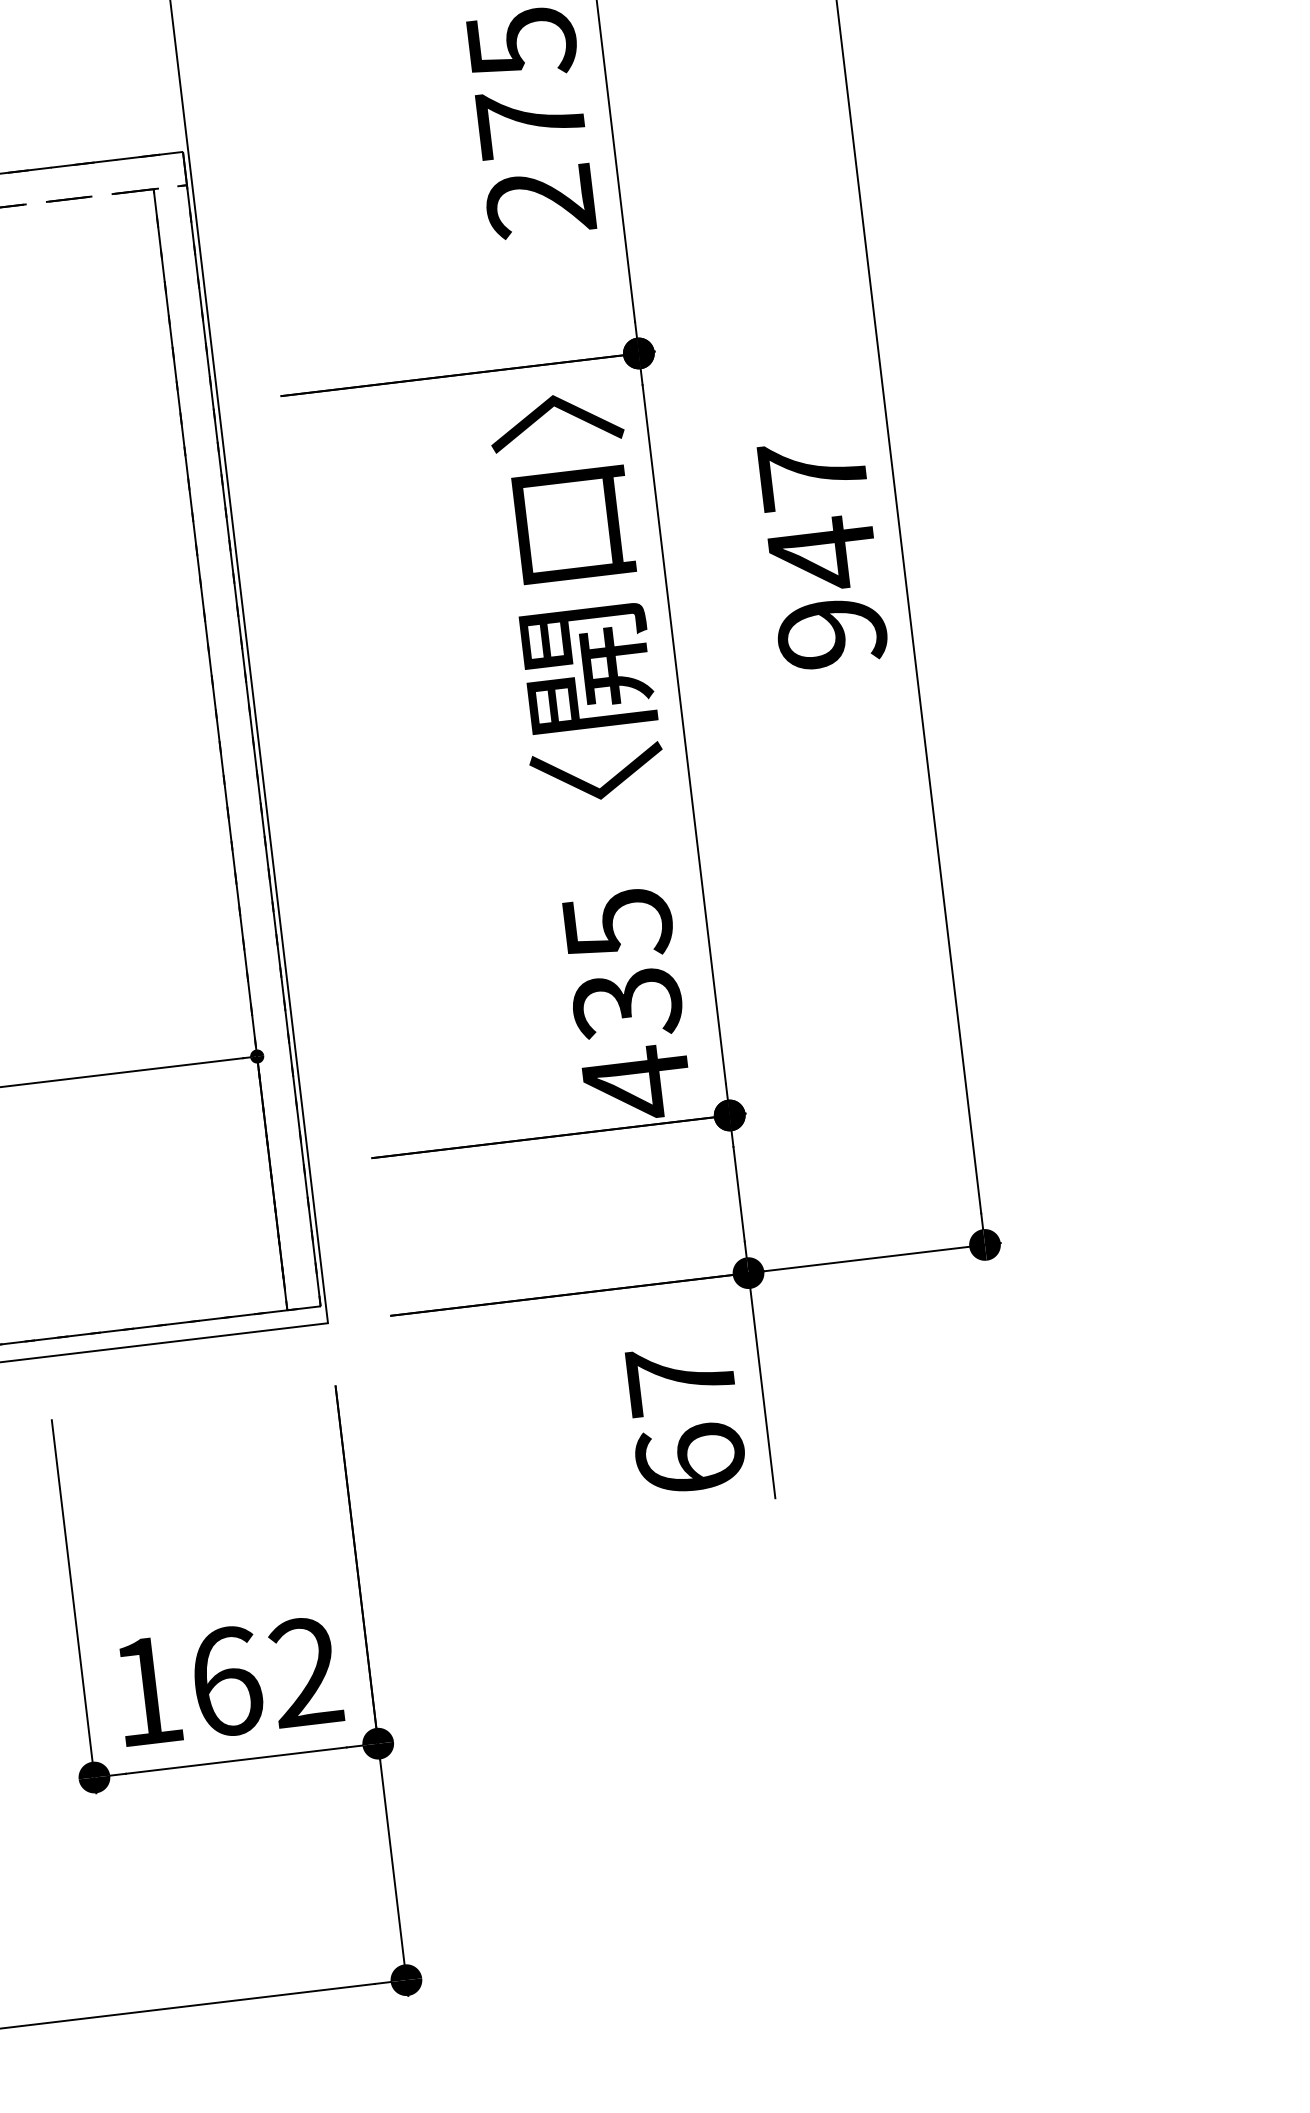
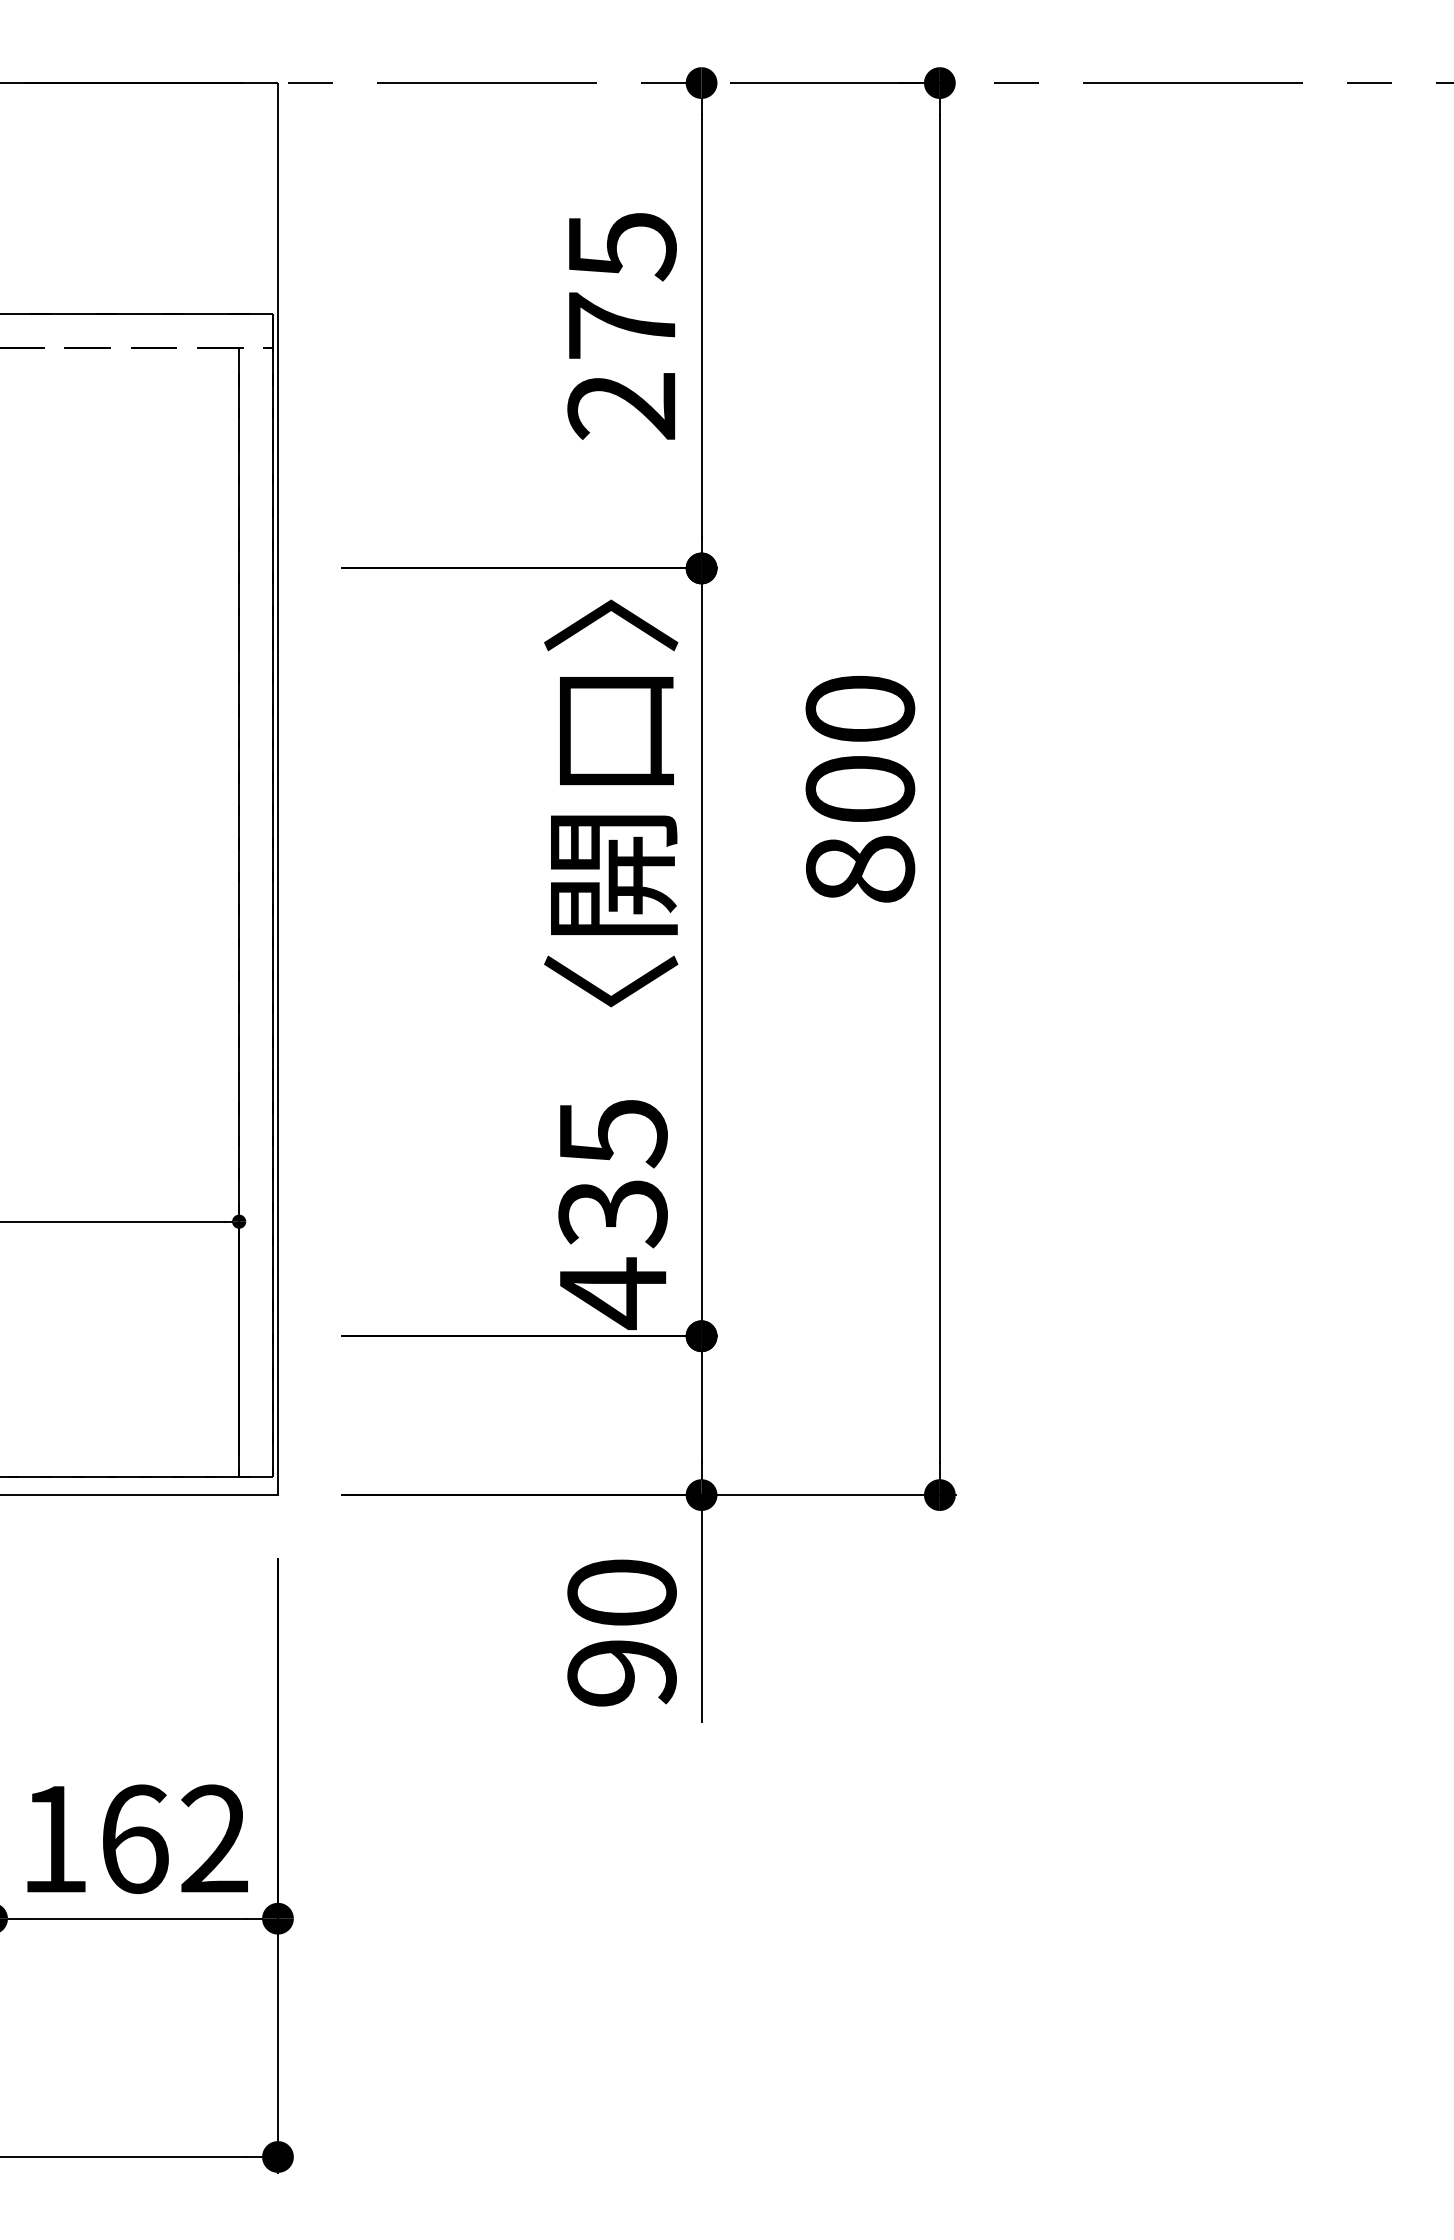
text: (822, 553) -> (860, 788), 947 -> 800
text: (685, 1418) -> (621, 1632), 67 -> 90

